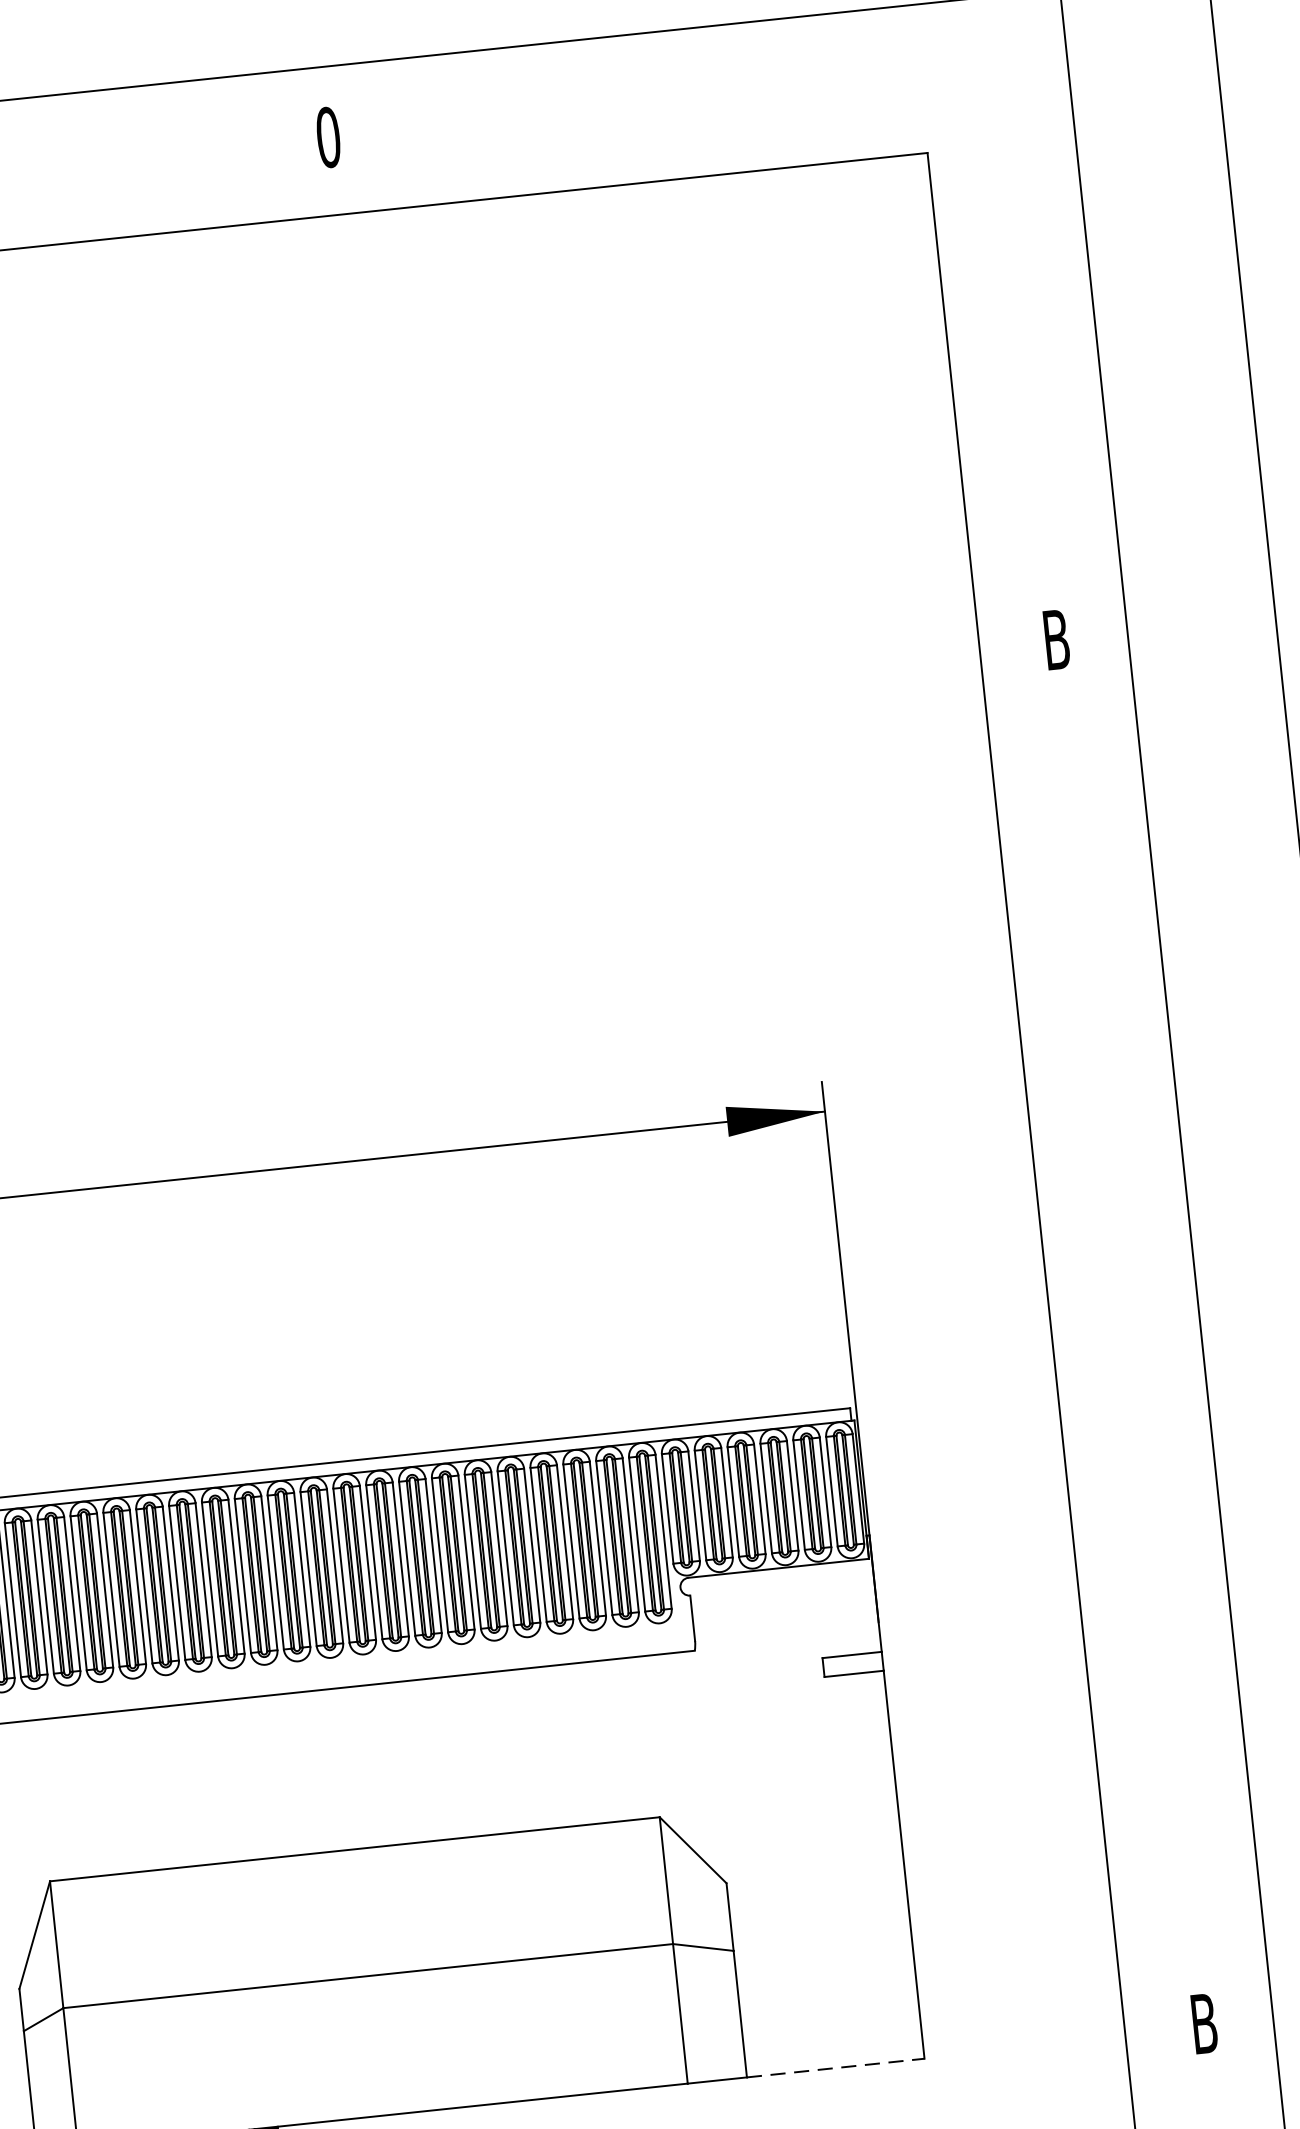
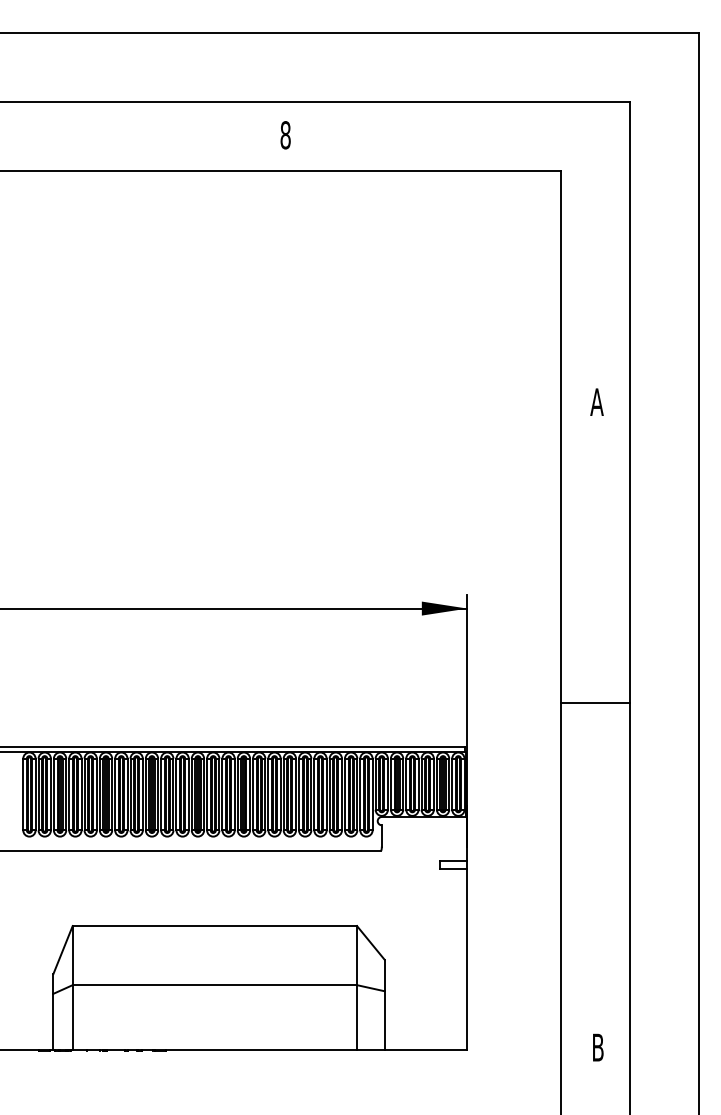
text: (328, 138) -> (285, 135), 0 -> 8
text: (1055, 638) -> (596, 401), B -> A
line: (1120, 1284) -> (595, 702), added
line: (836, 2068) -> (426, 1050), dashed -> solid

